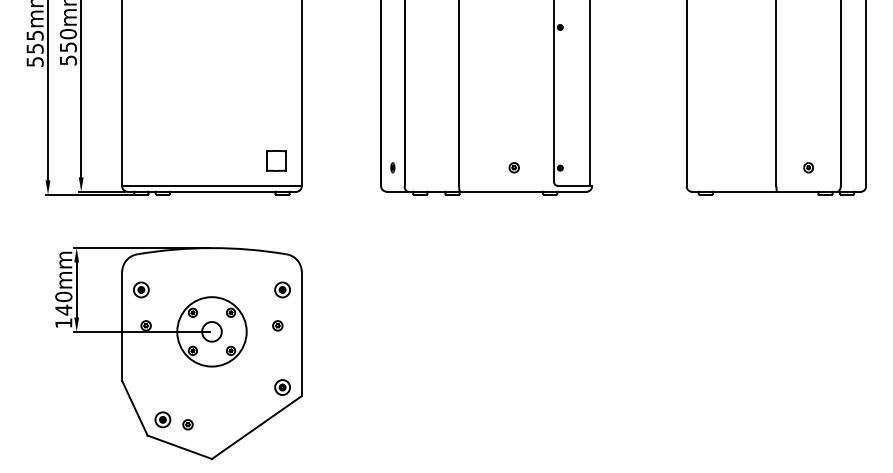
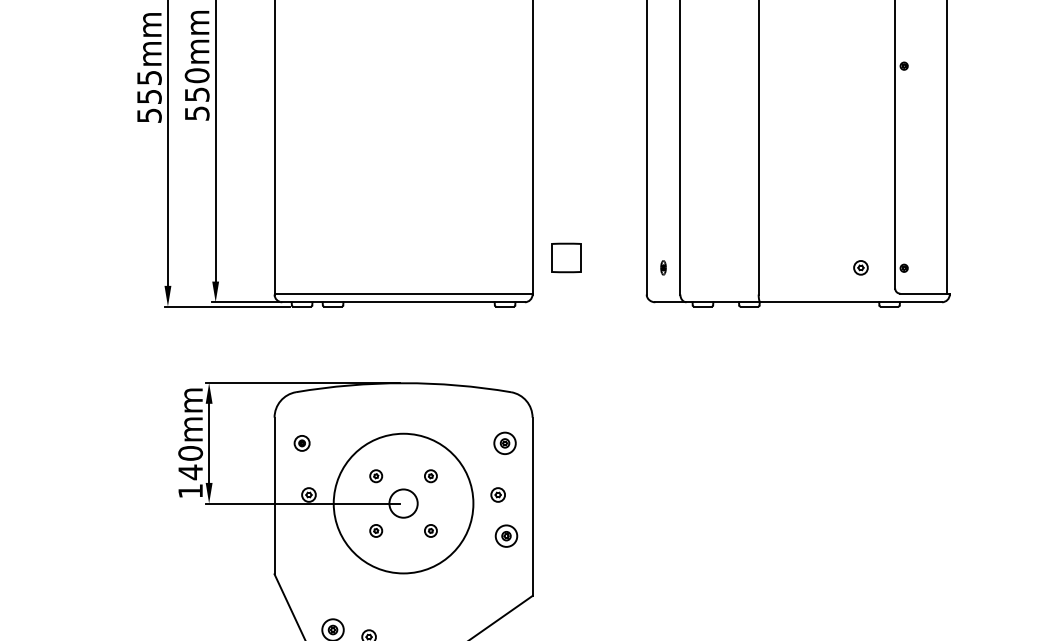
part: (276, 160) -> (566, 257), moved
part: (513, 167) -> (859, 267), moved
part: (141, 289) -> (302, 442), size x0.7
circle: (211, 331) -> (402, 503), size x1.4
part: (282, 387) -> (506, 536), moved

